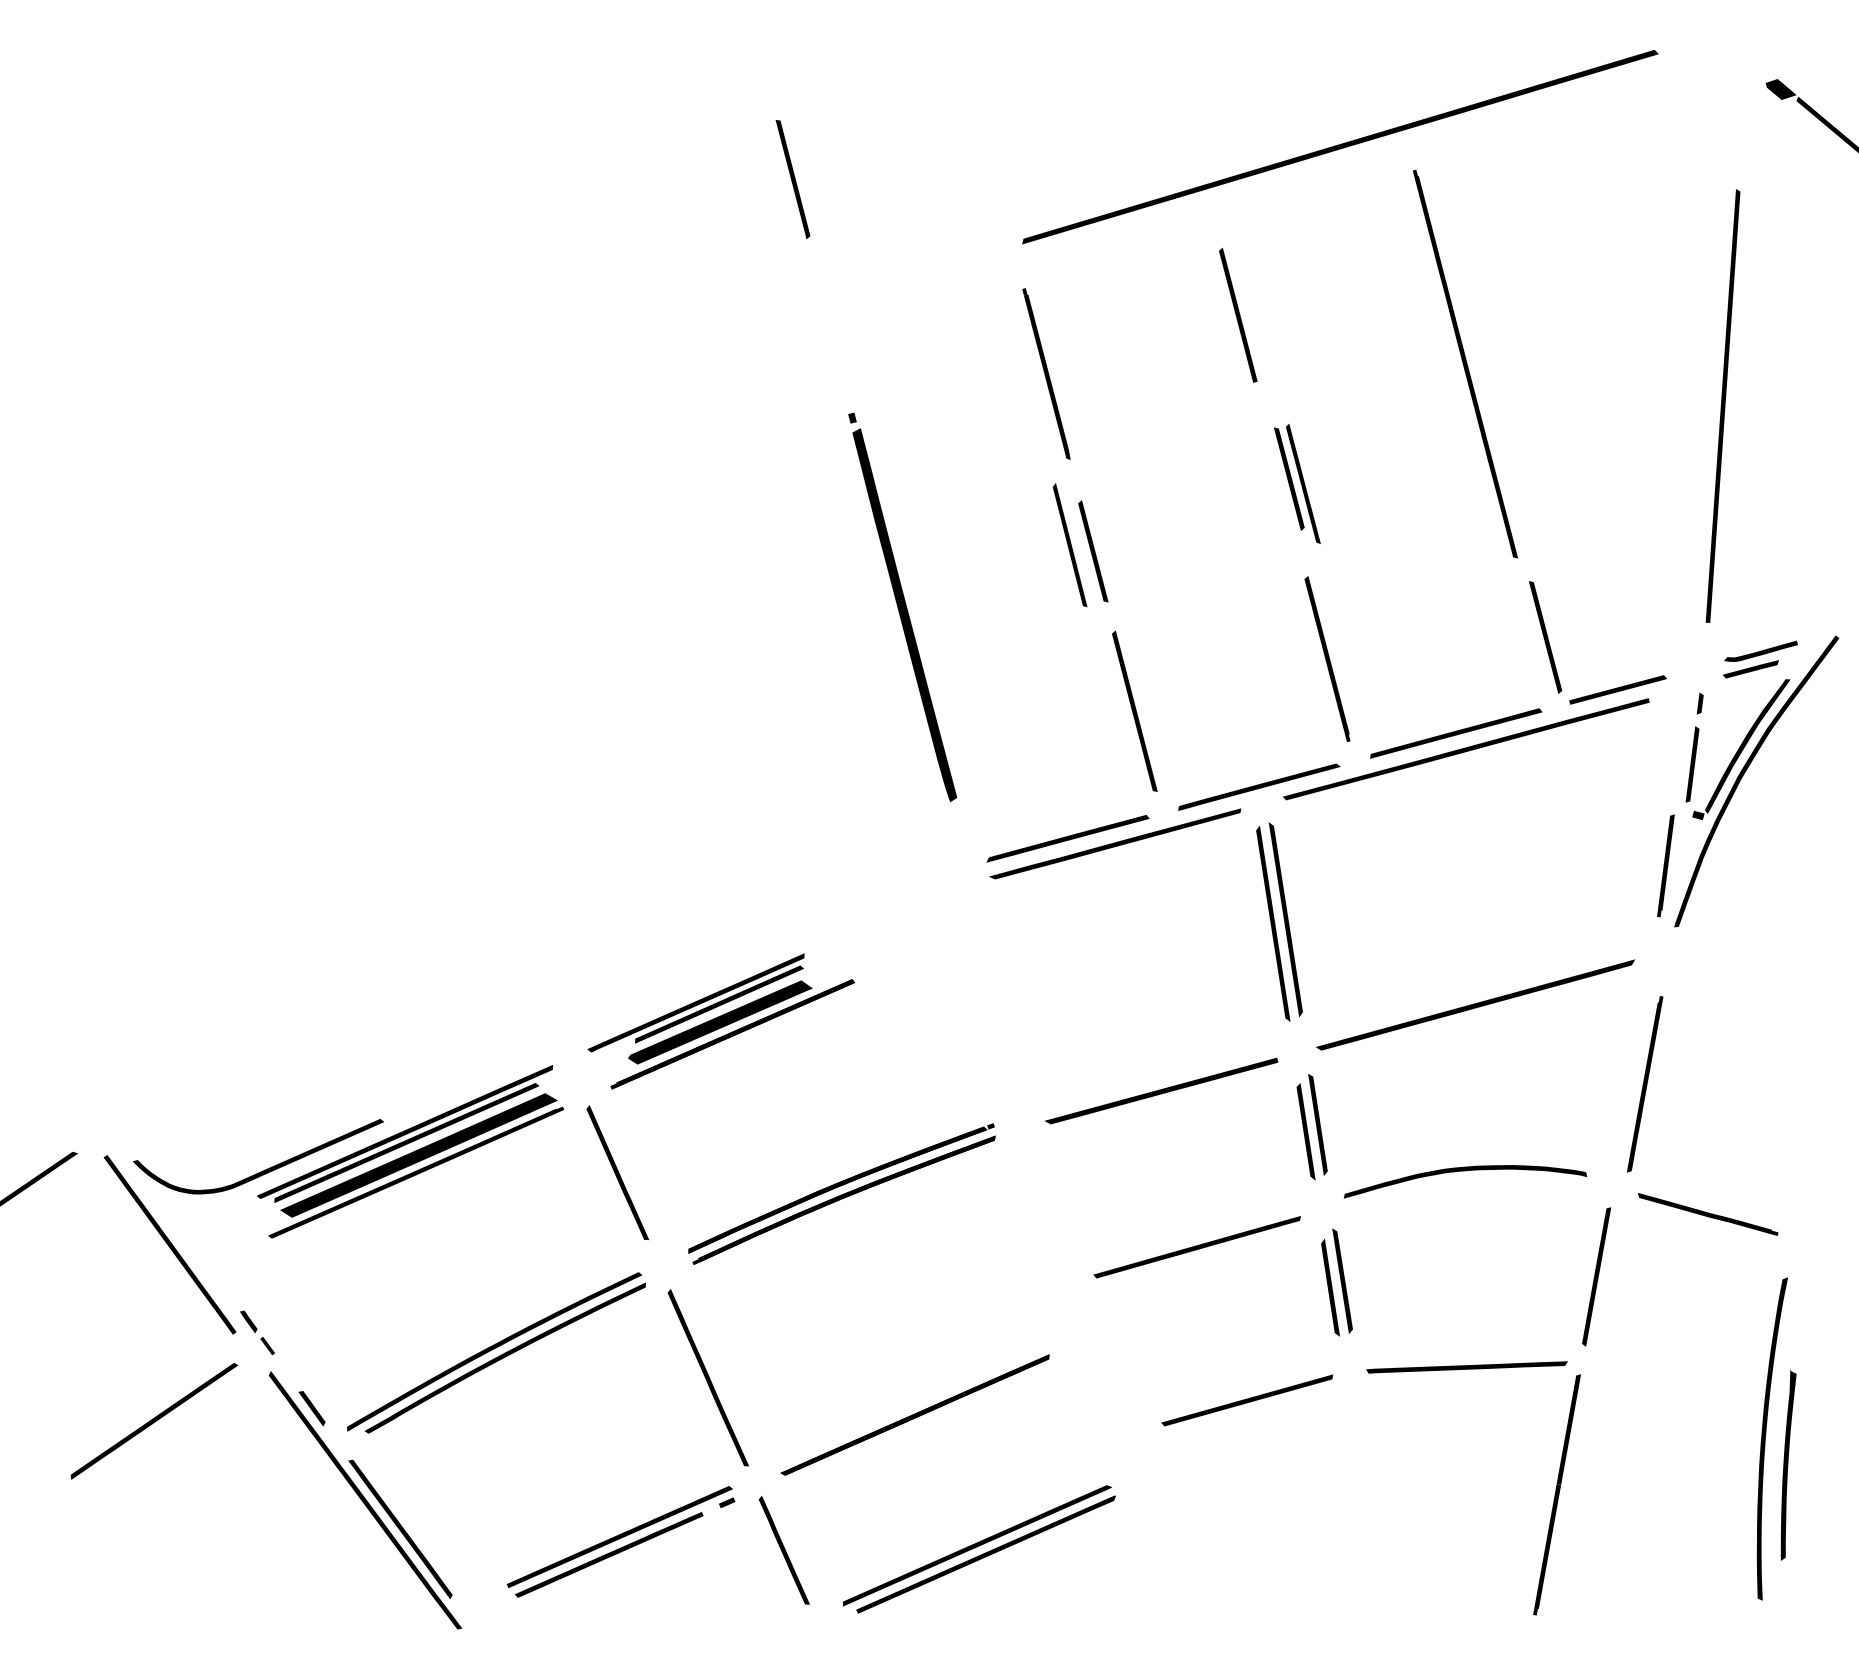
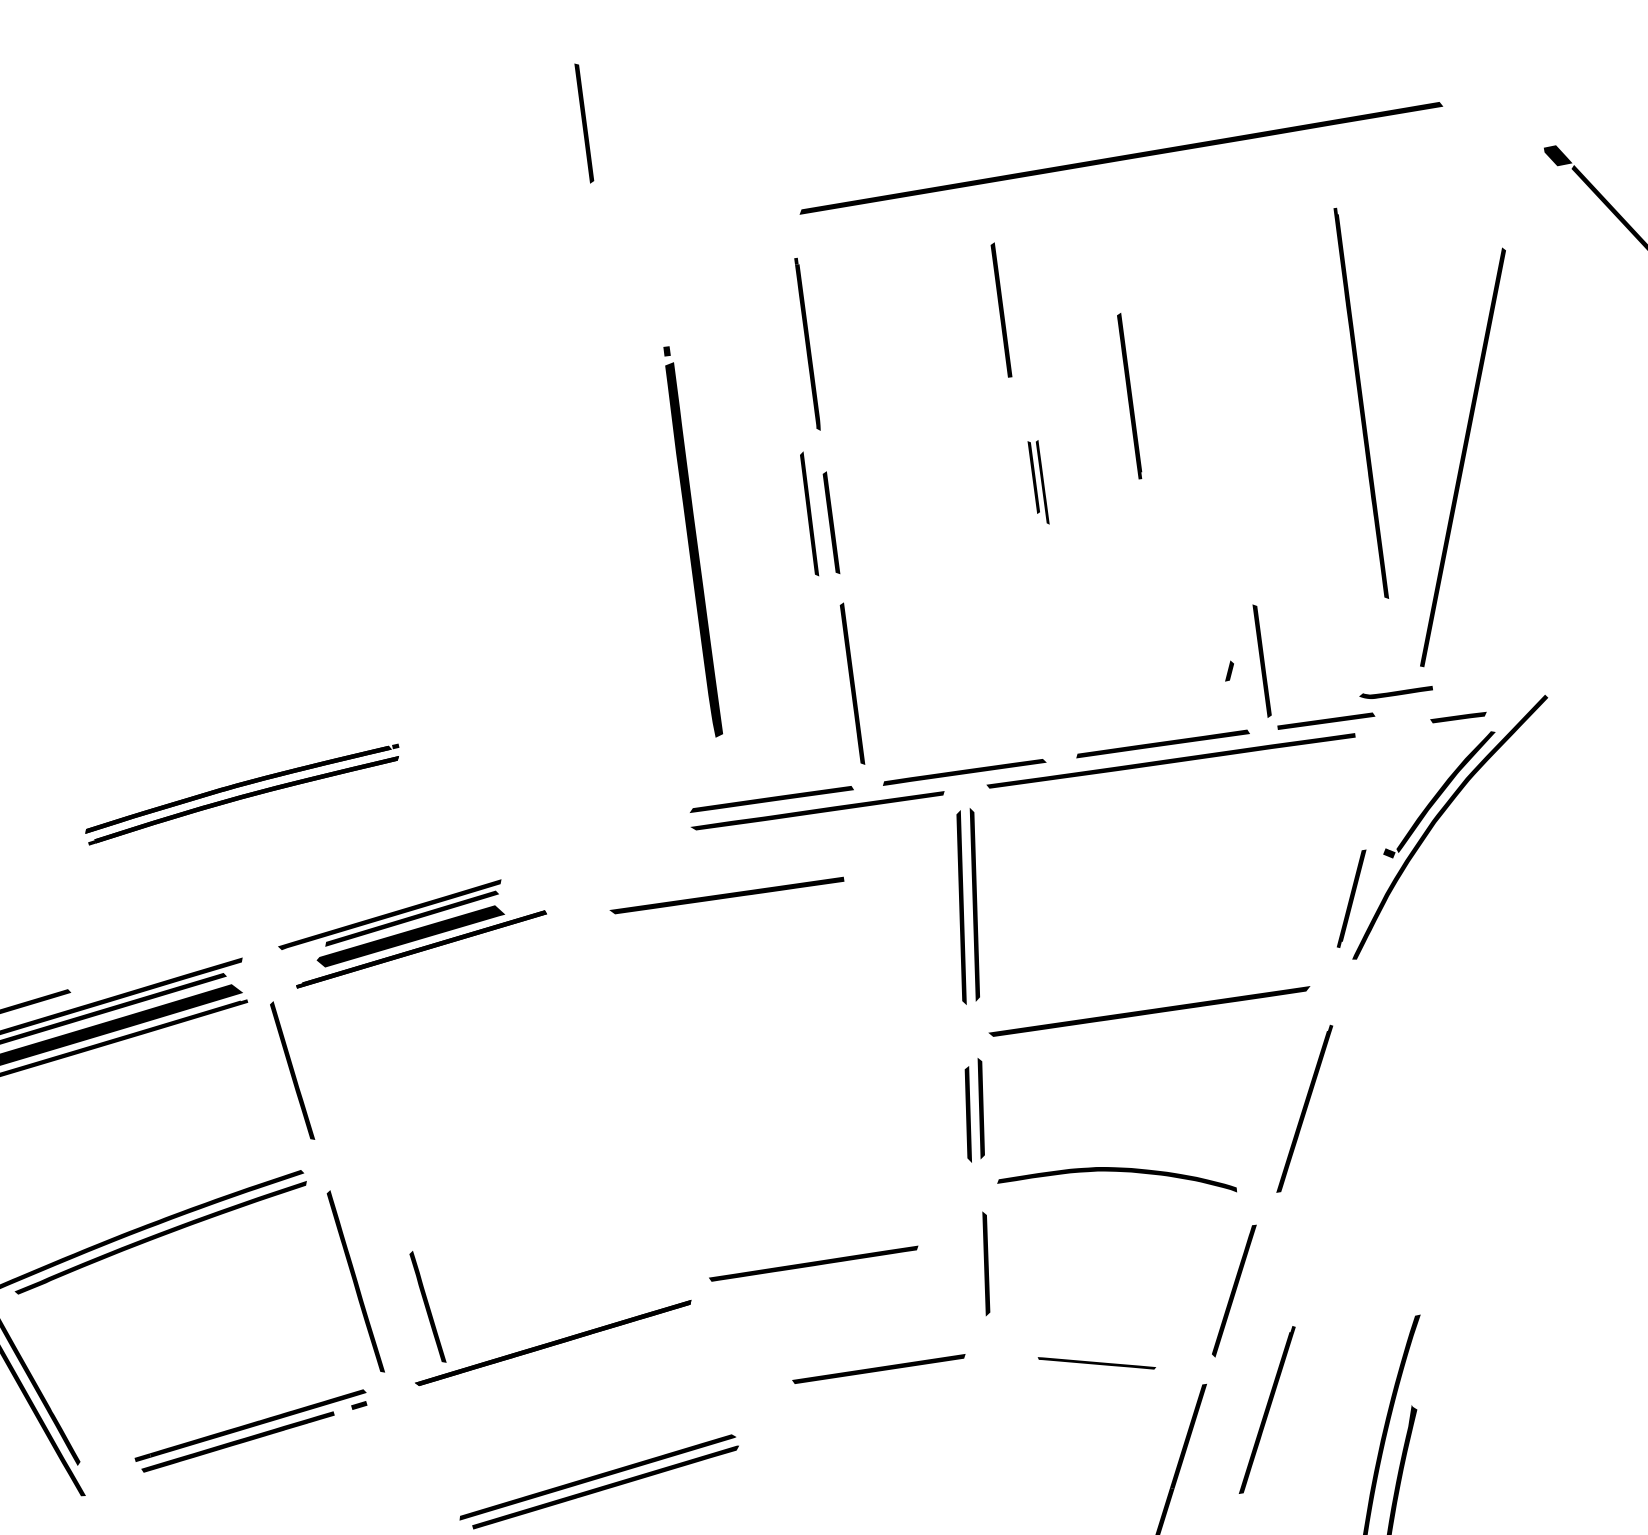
part: (1465, 364) -> (1361, 403), moved
part: (1297, 483) -> (1038, 481), size x0.7
part: (902, 607) -> (692, 542), moved
part: (1760, 650) -> (1395, 690), moved
part: (1327, 658) -> (1129, 395), moved
part: (1699, 703) -> (1229, 671), moved
part: (1692, 764) -> (1389, 803), removed
part: (1161, 1090) -> (727, 894), moved
part: (841, 1193) -> (241, 793), moved
fill: (1707, 1214) -> (1349, 1243), removed
part: (1196, 1247) -> (812, 1263), moved
fill: (1330, 1287) -> (973, 1268), removed
part: (1466, 1367) -> (1096, 1363), size x0.6
part: (1645, 1393) -> (1267, 1410), added
part: (783, 1550) -> (427, 1306), moved

